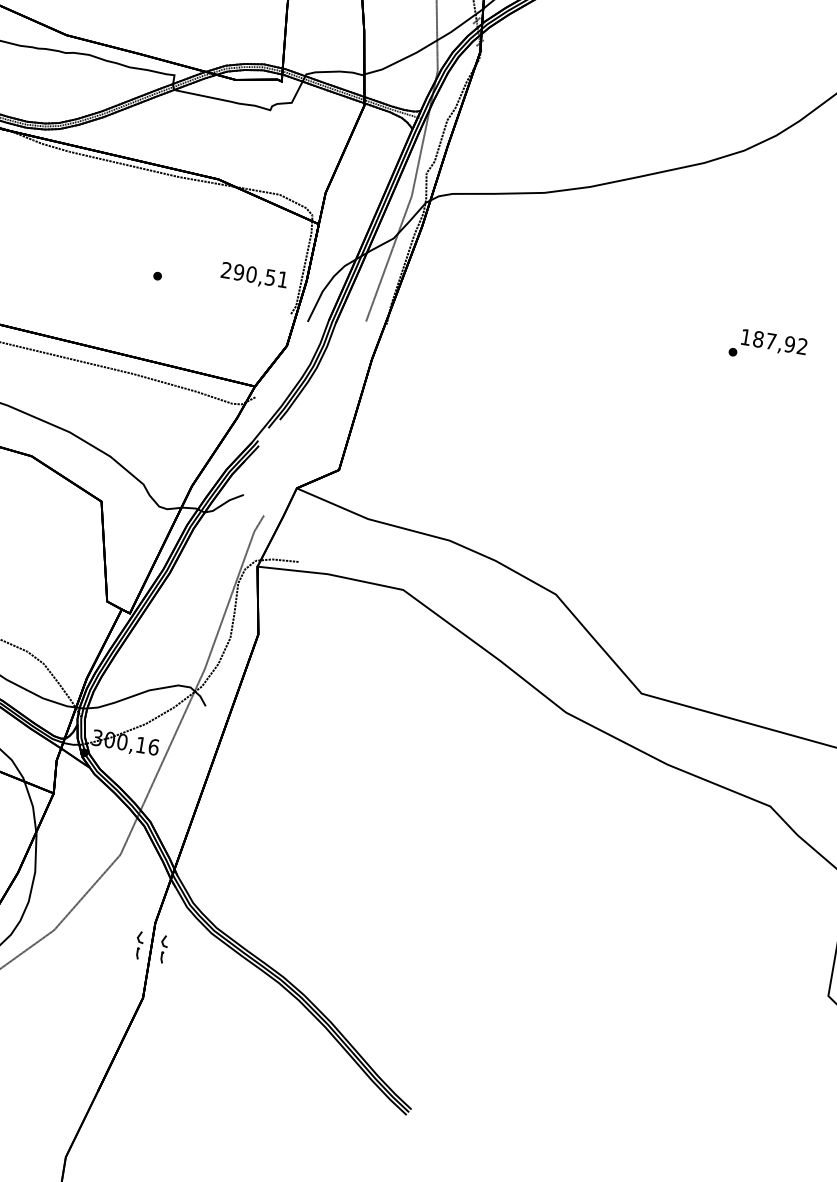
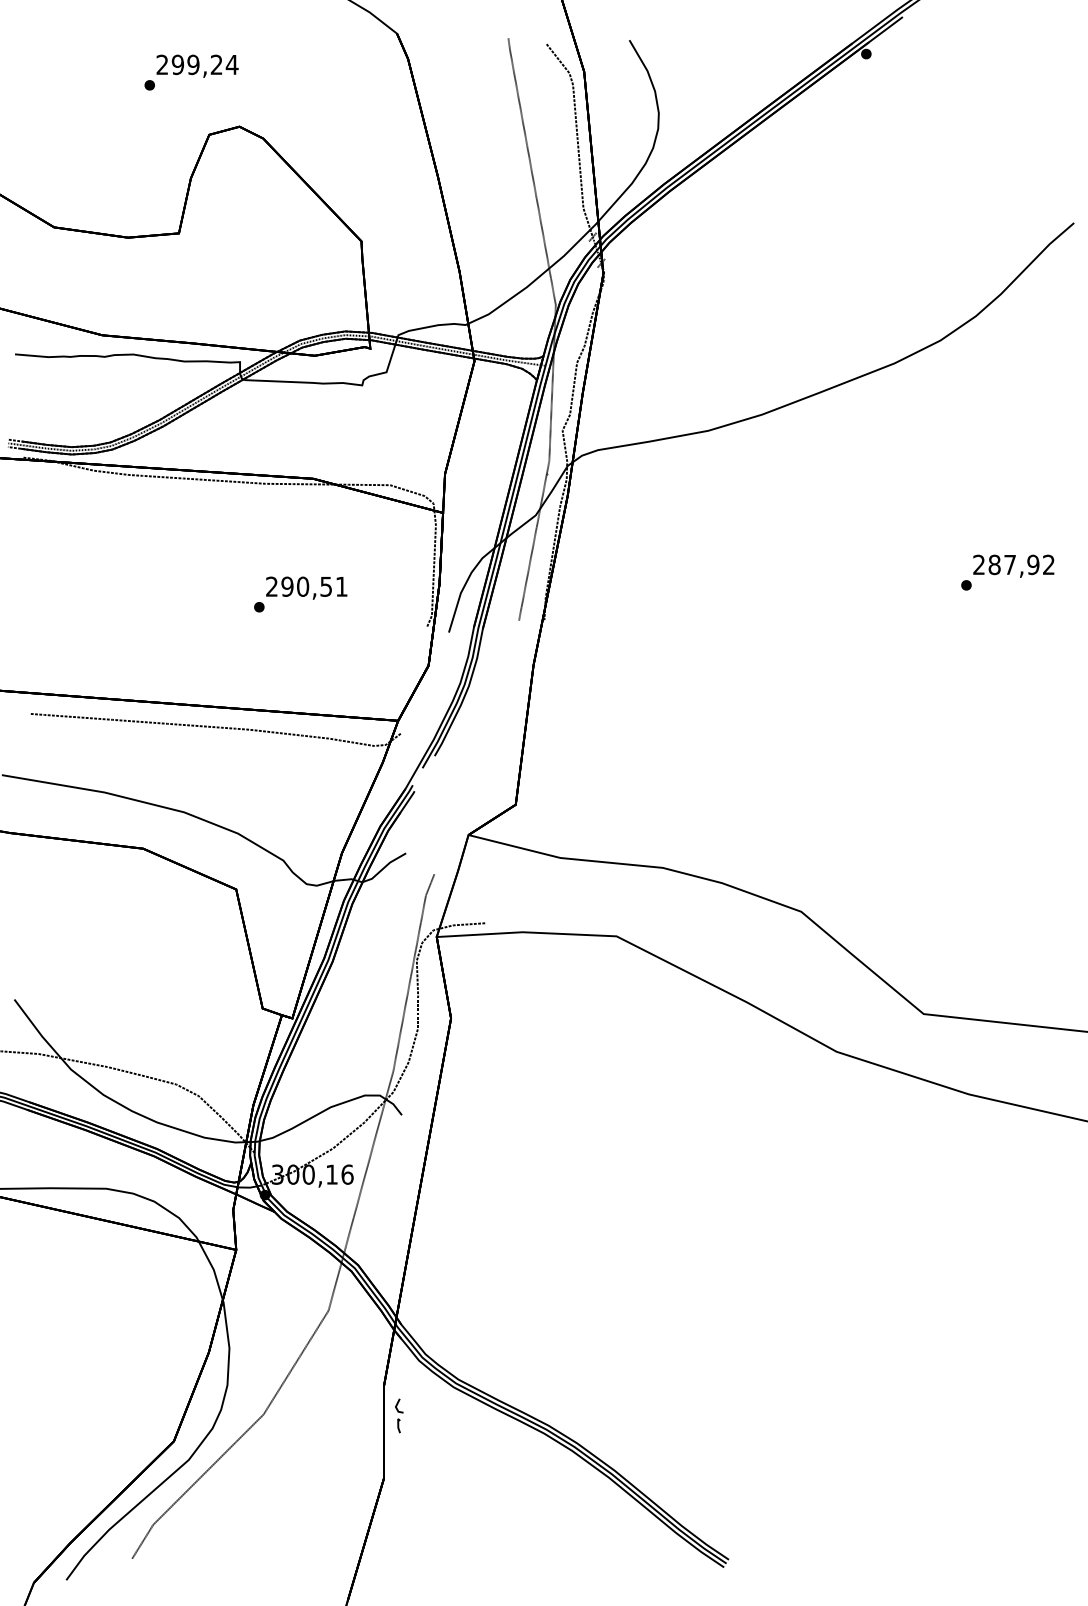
text: (254, 275) -> (306, 587), moved
text: (745, 336) -> (978, 564), 187,92 -> 287,92
part: (139, 945) -> (369, 1415), removed

